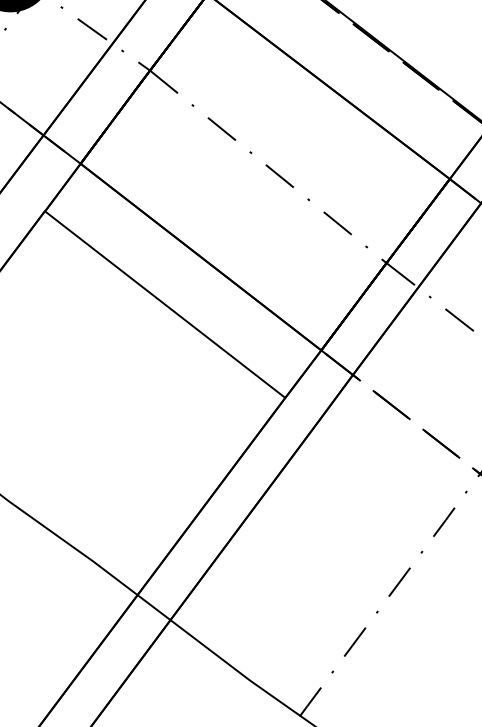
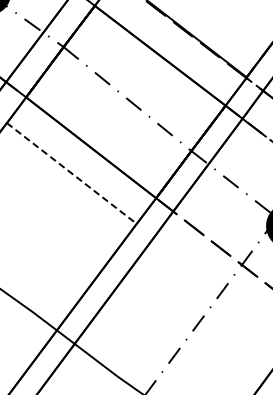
line: (166, 304) -> (72, 173), solid -> dashed

